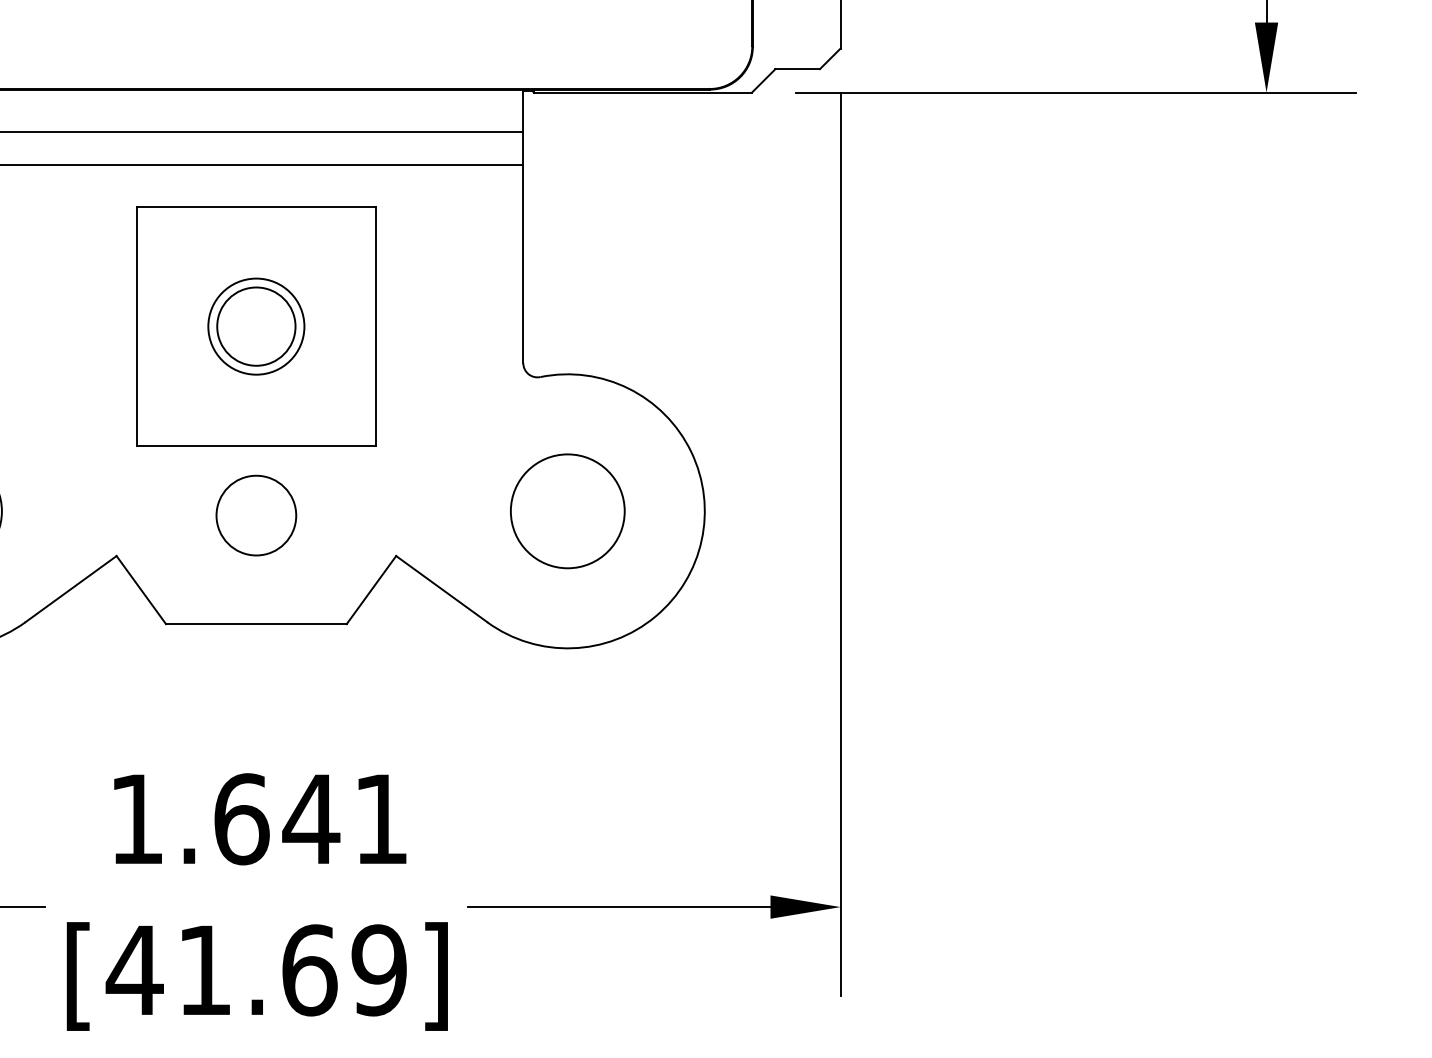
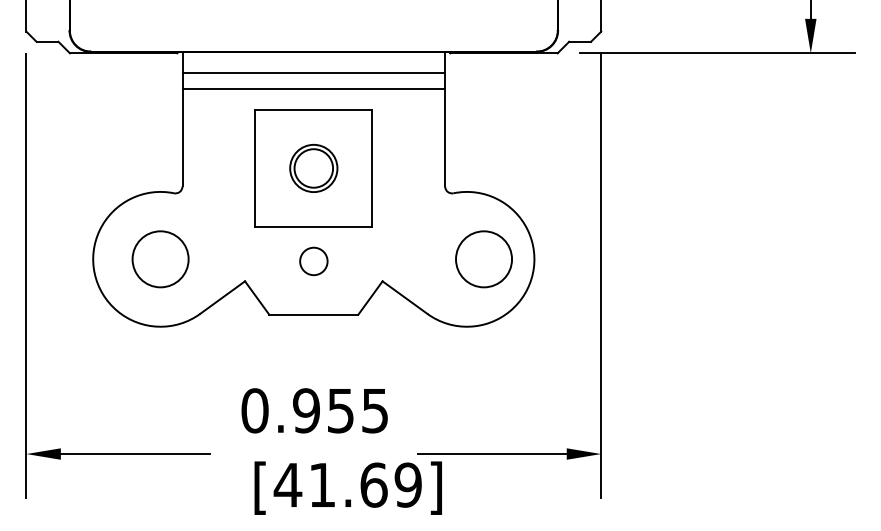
circle: (566, 511) -> (483, 259), moved
circle: (255, 515) -> (313, 261), size x0.7
text: (257, 818) -> (314, 410), 1.641 -> 0.955
text: (255, 975) -> (347, 487), moved

